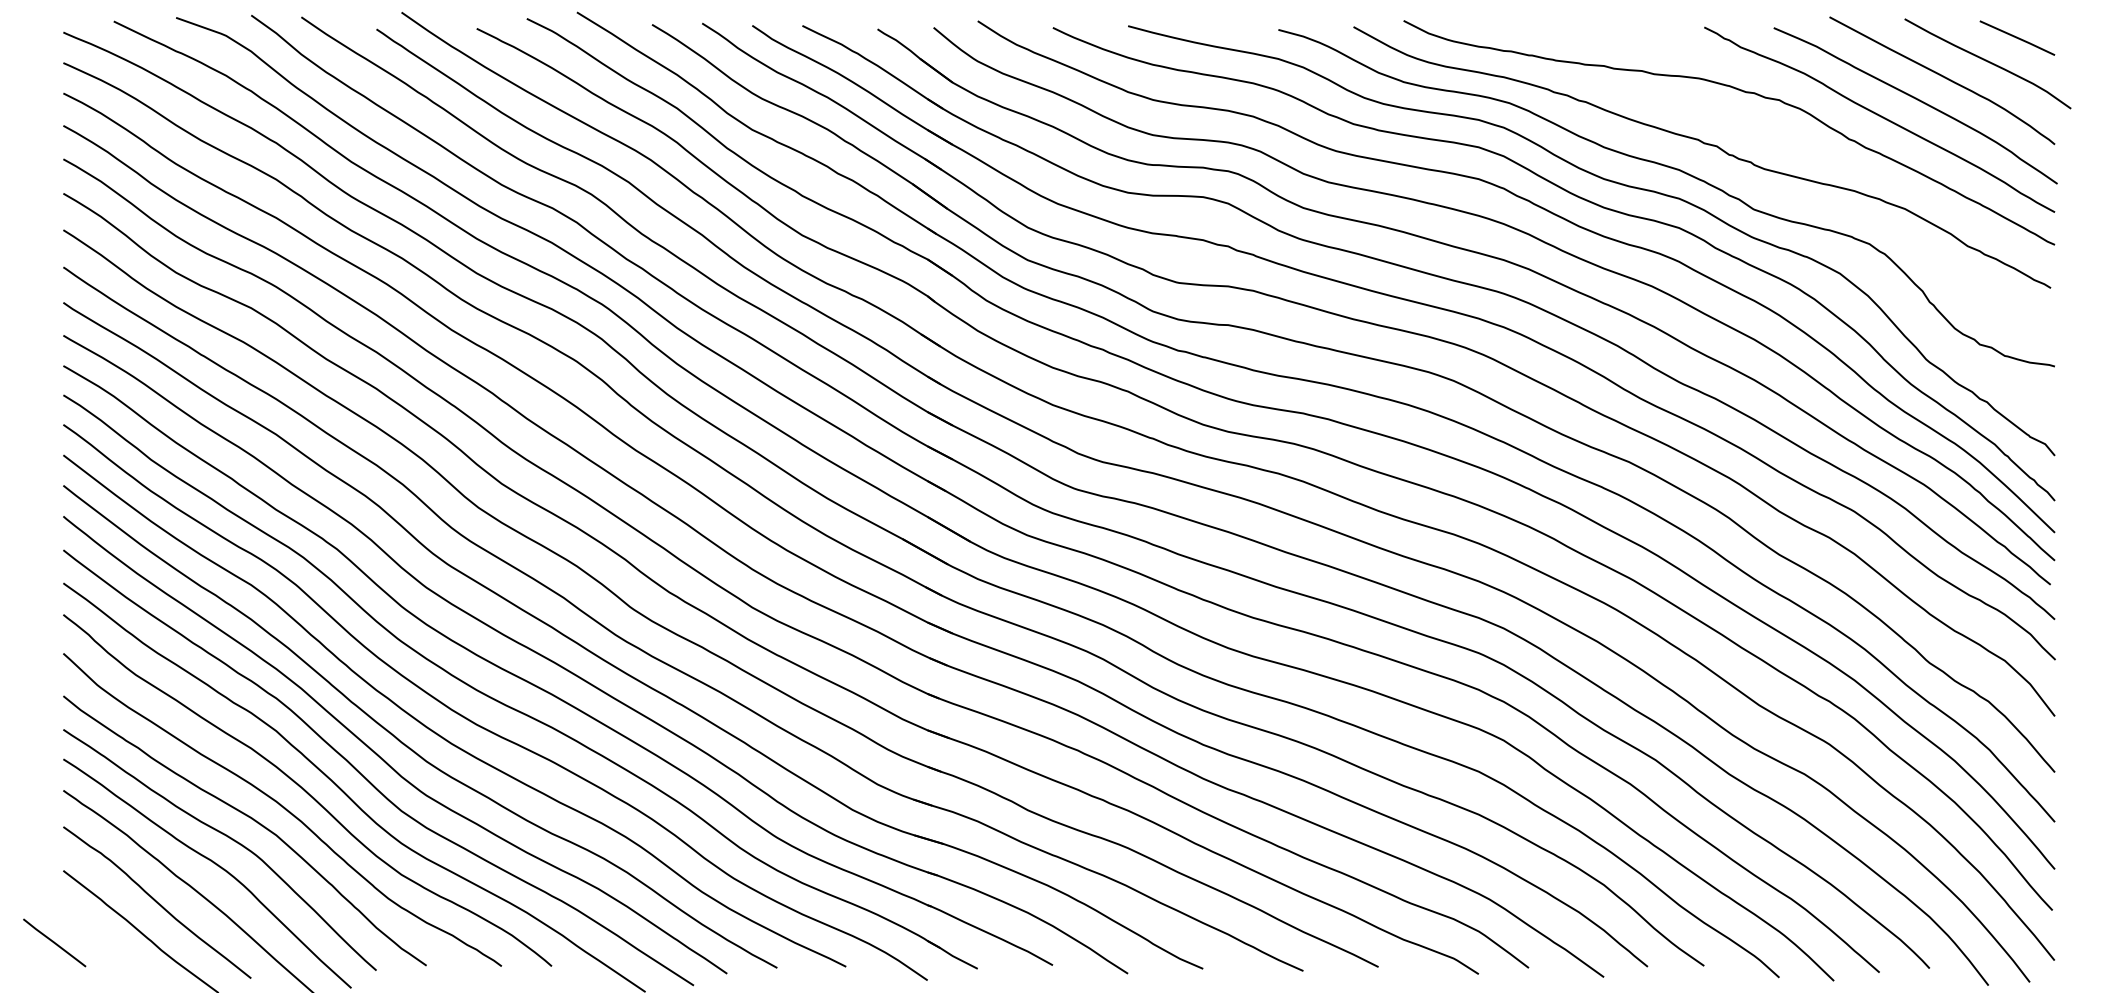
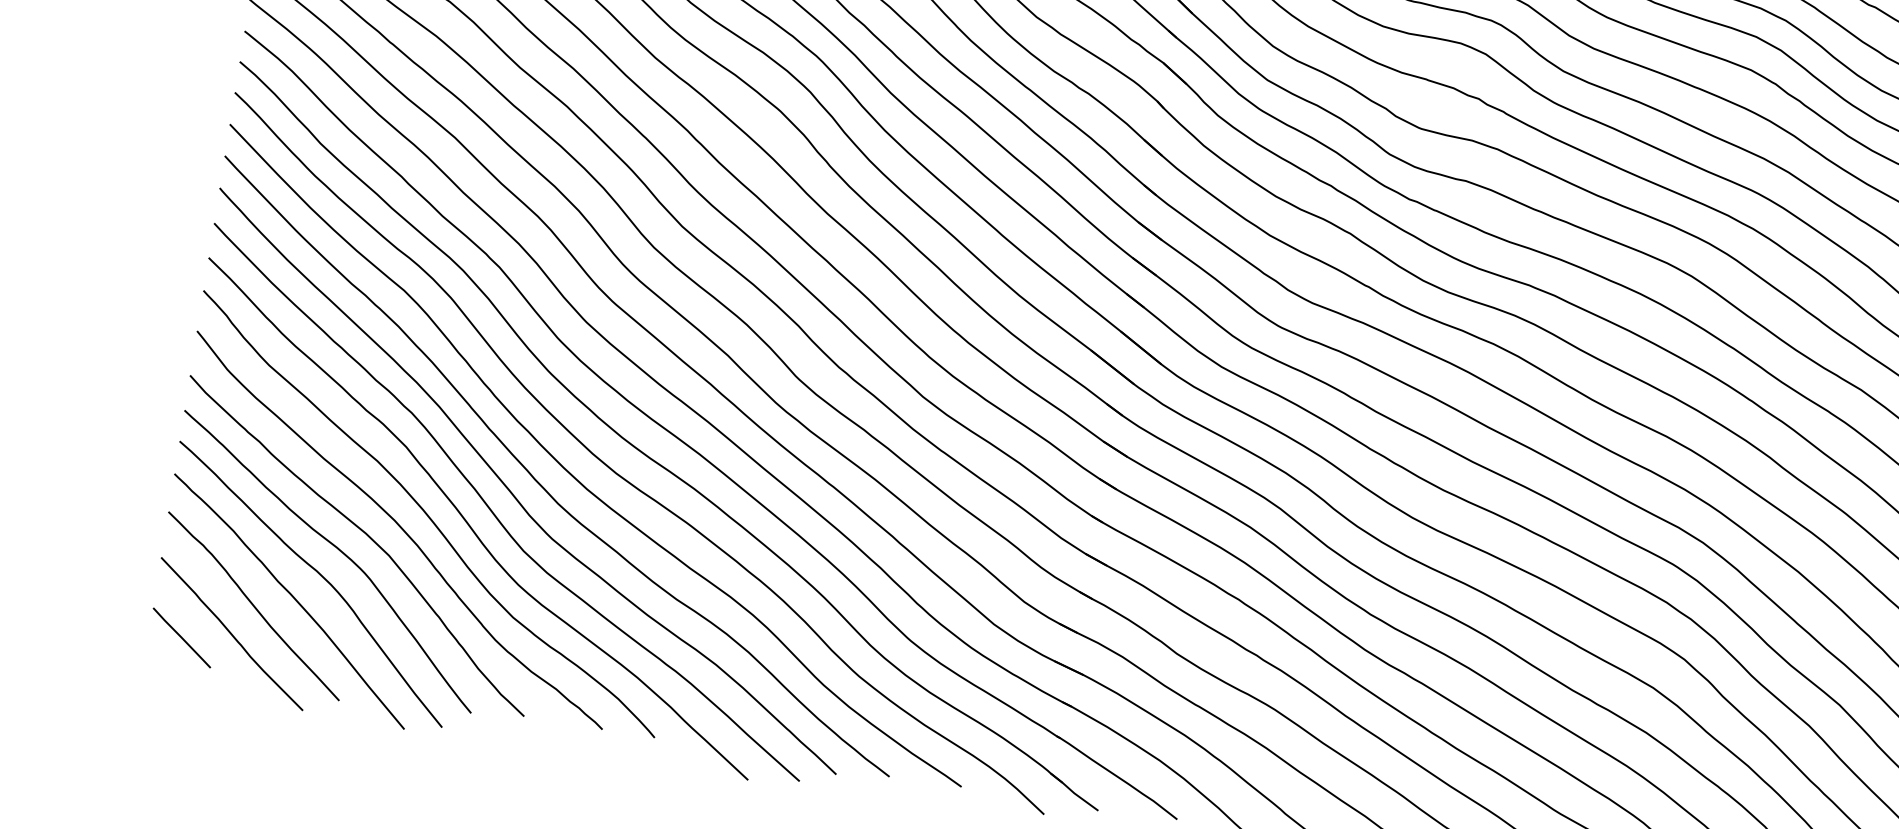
line: (54, 942) -> (181, 637), moved

